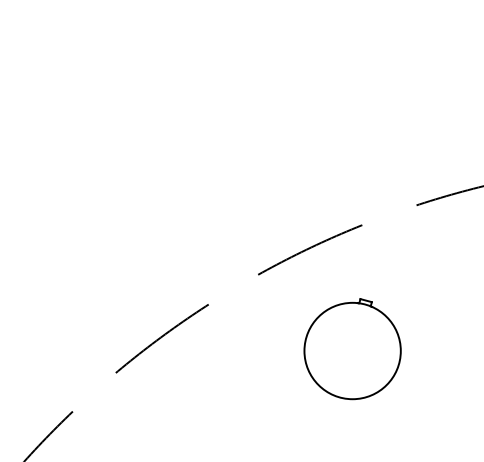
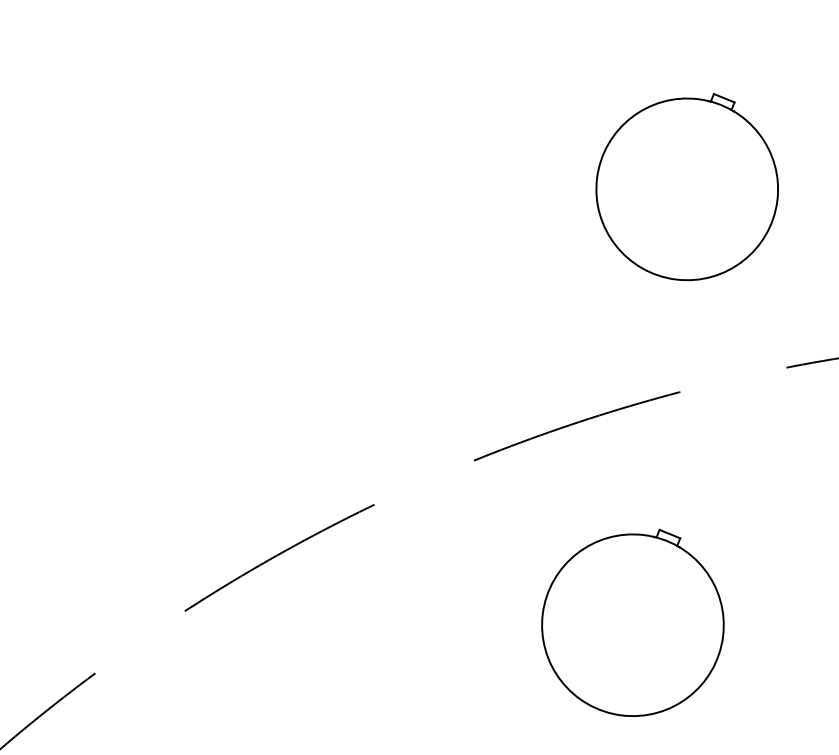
part: (352, 116) -> (687, 186), added

